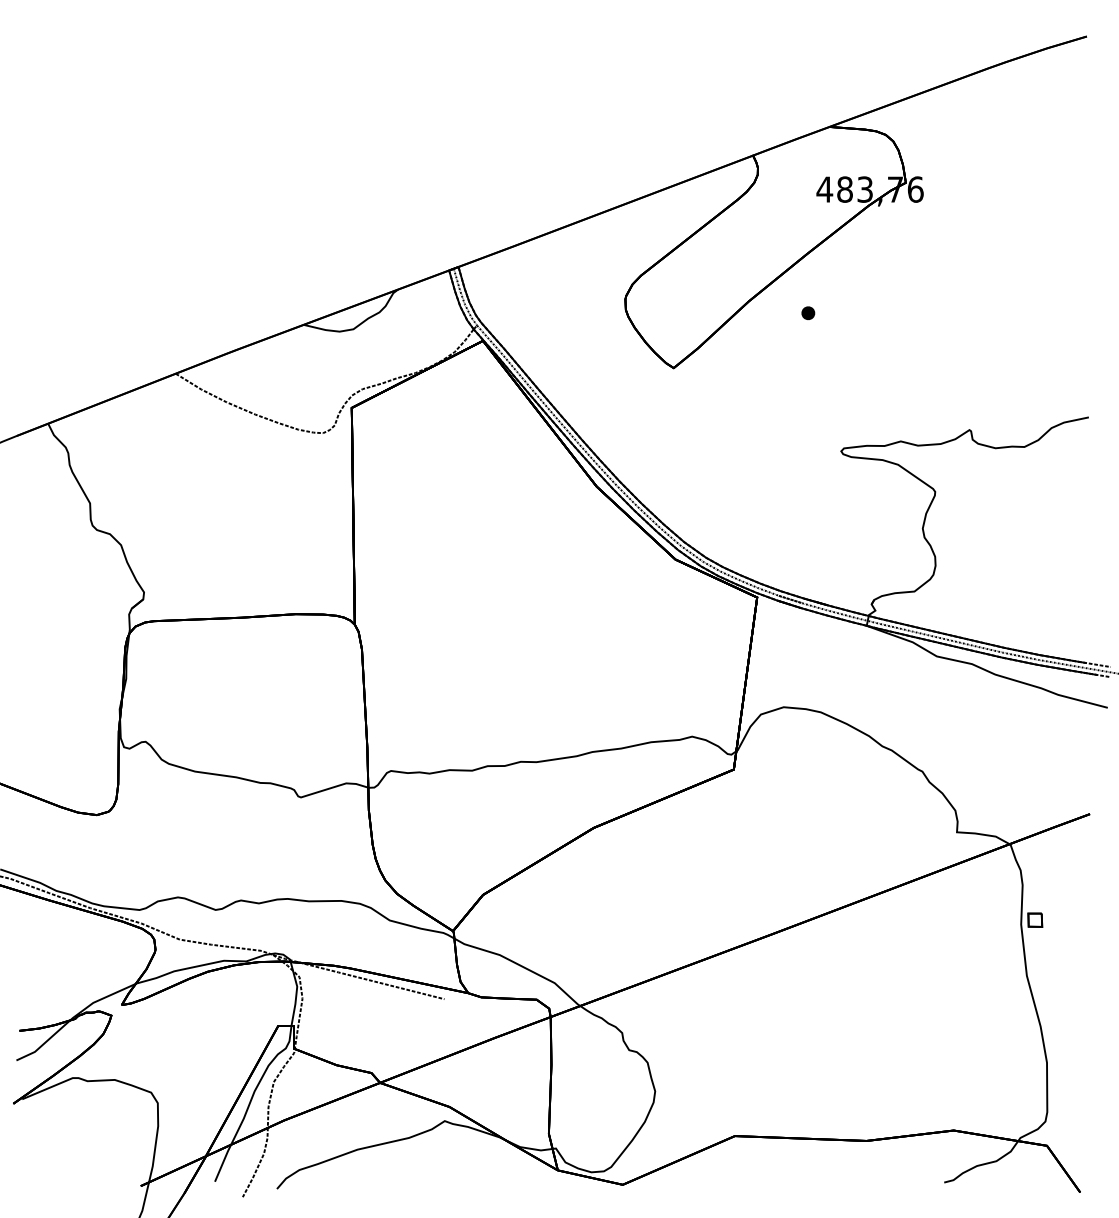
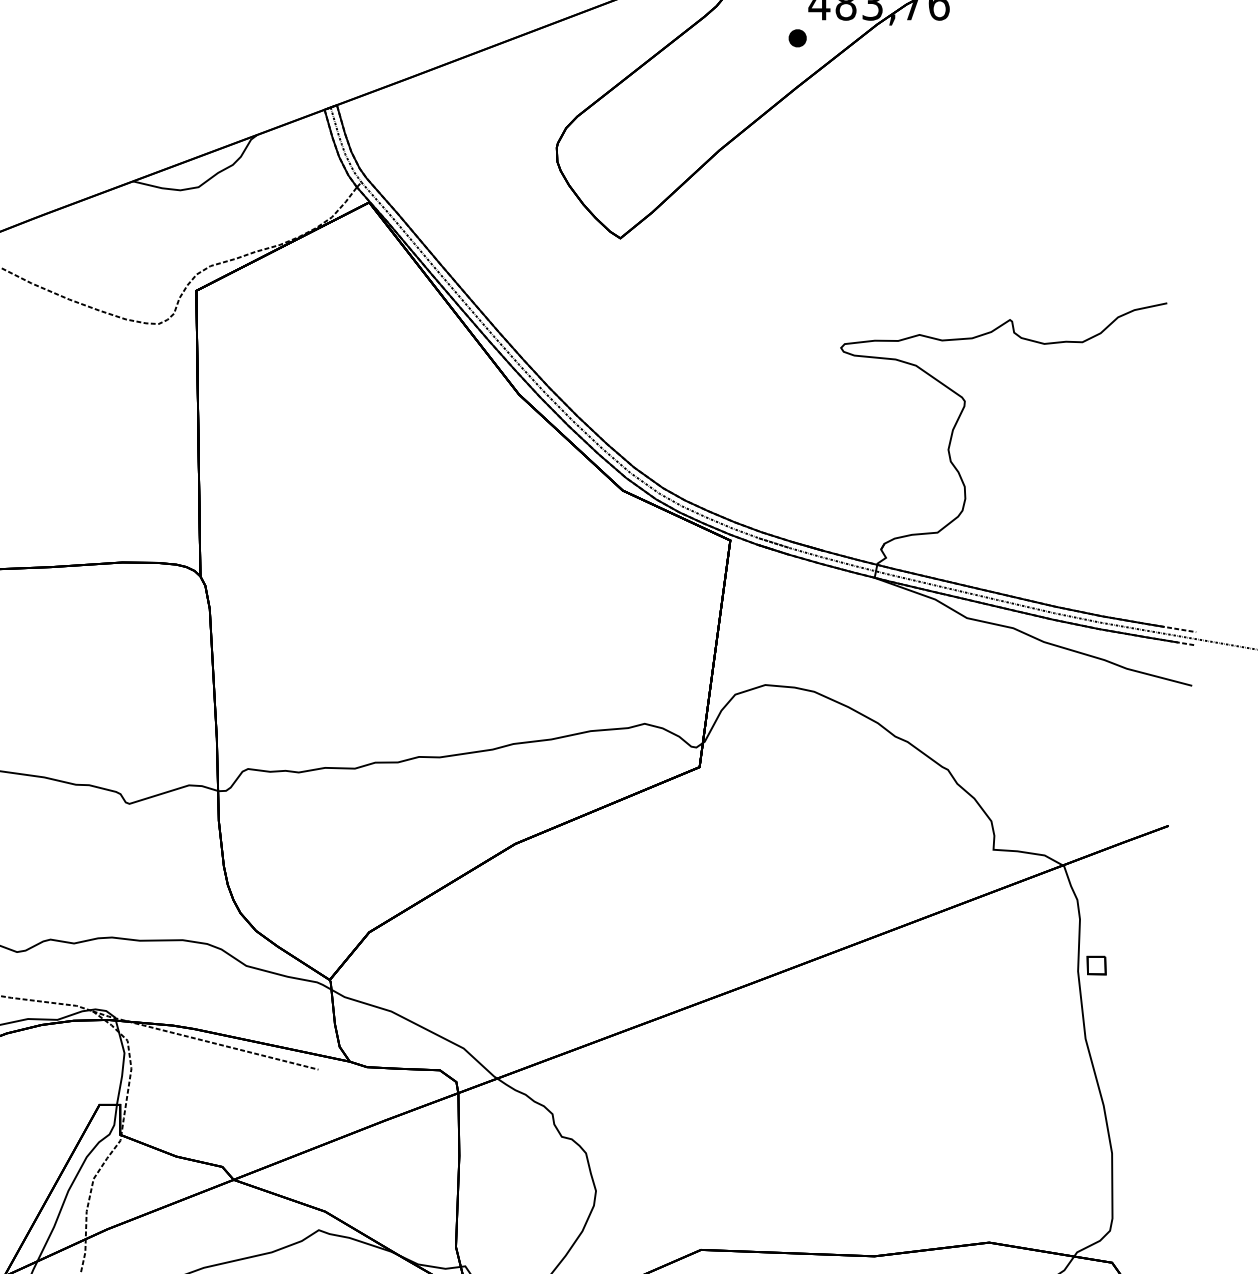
part: (808, 312) -> (797, 37), moved

